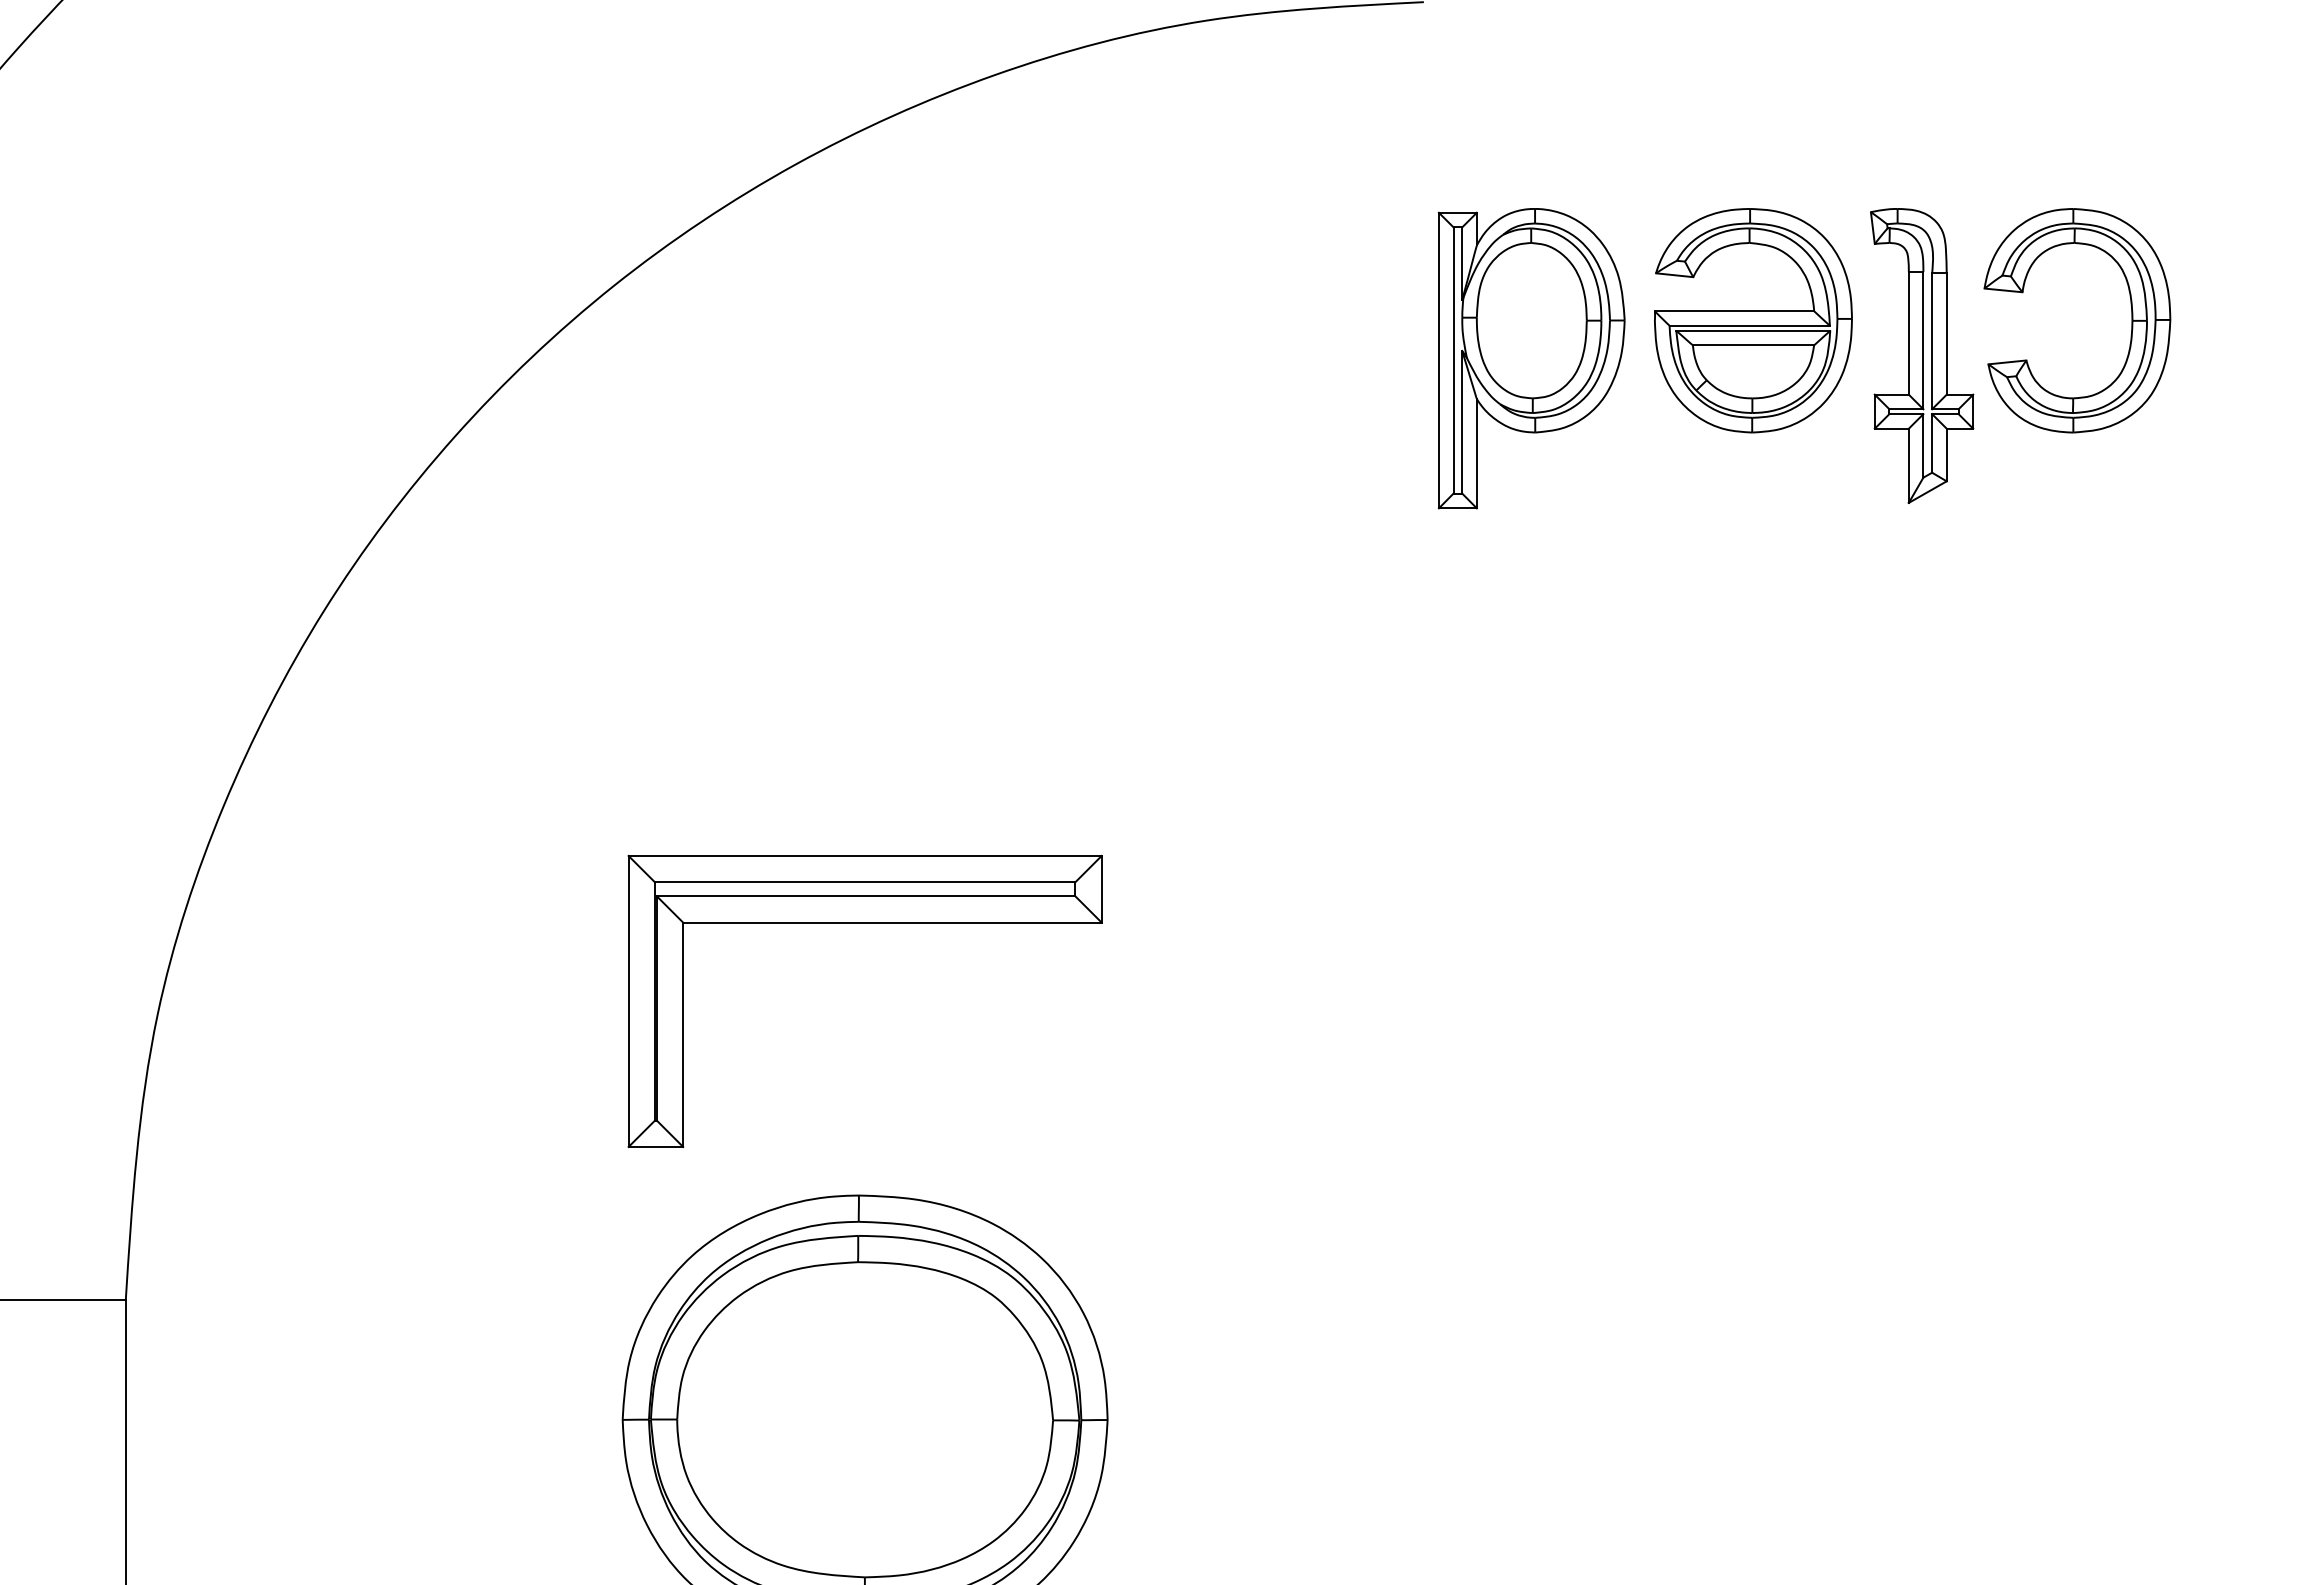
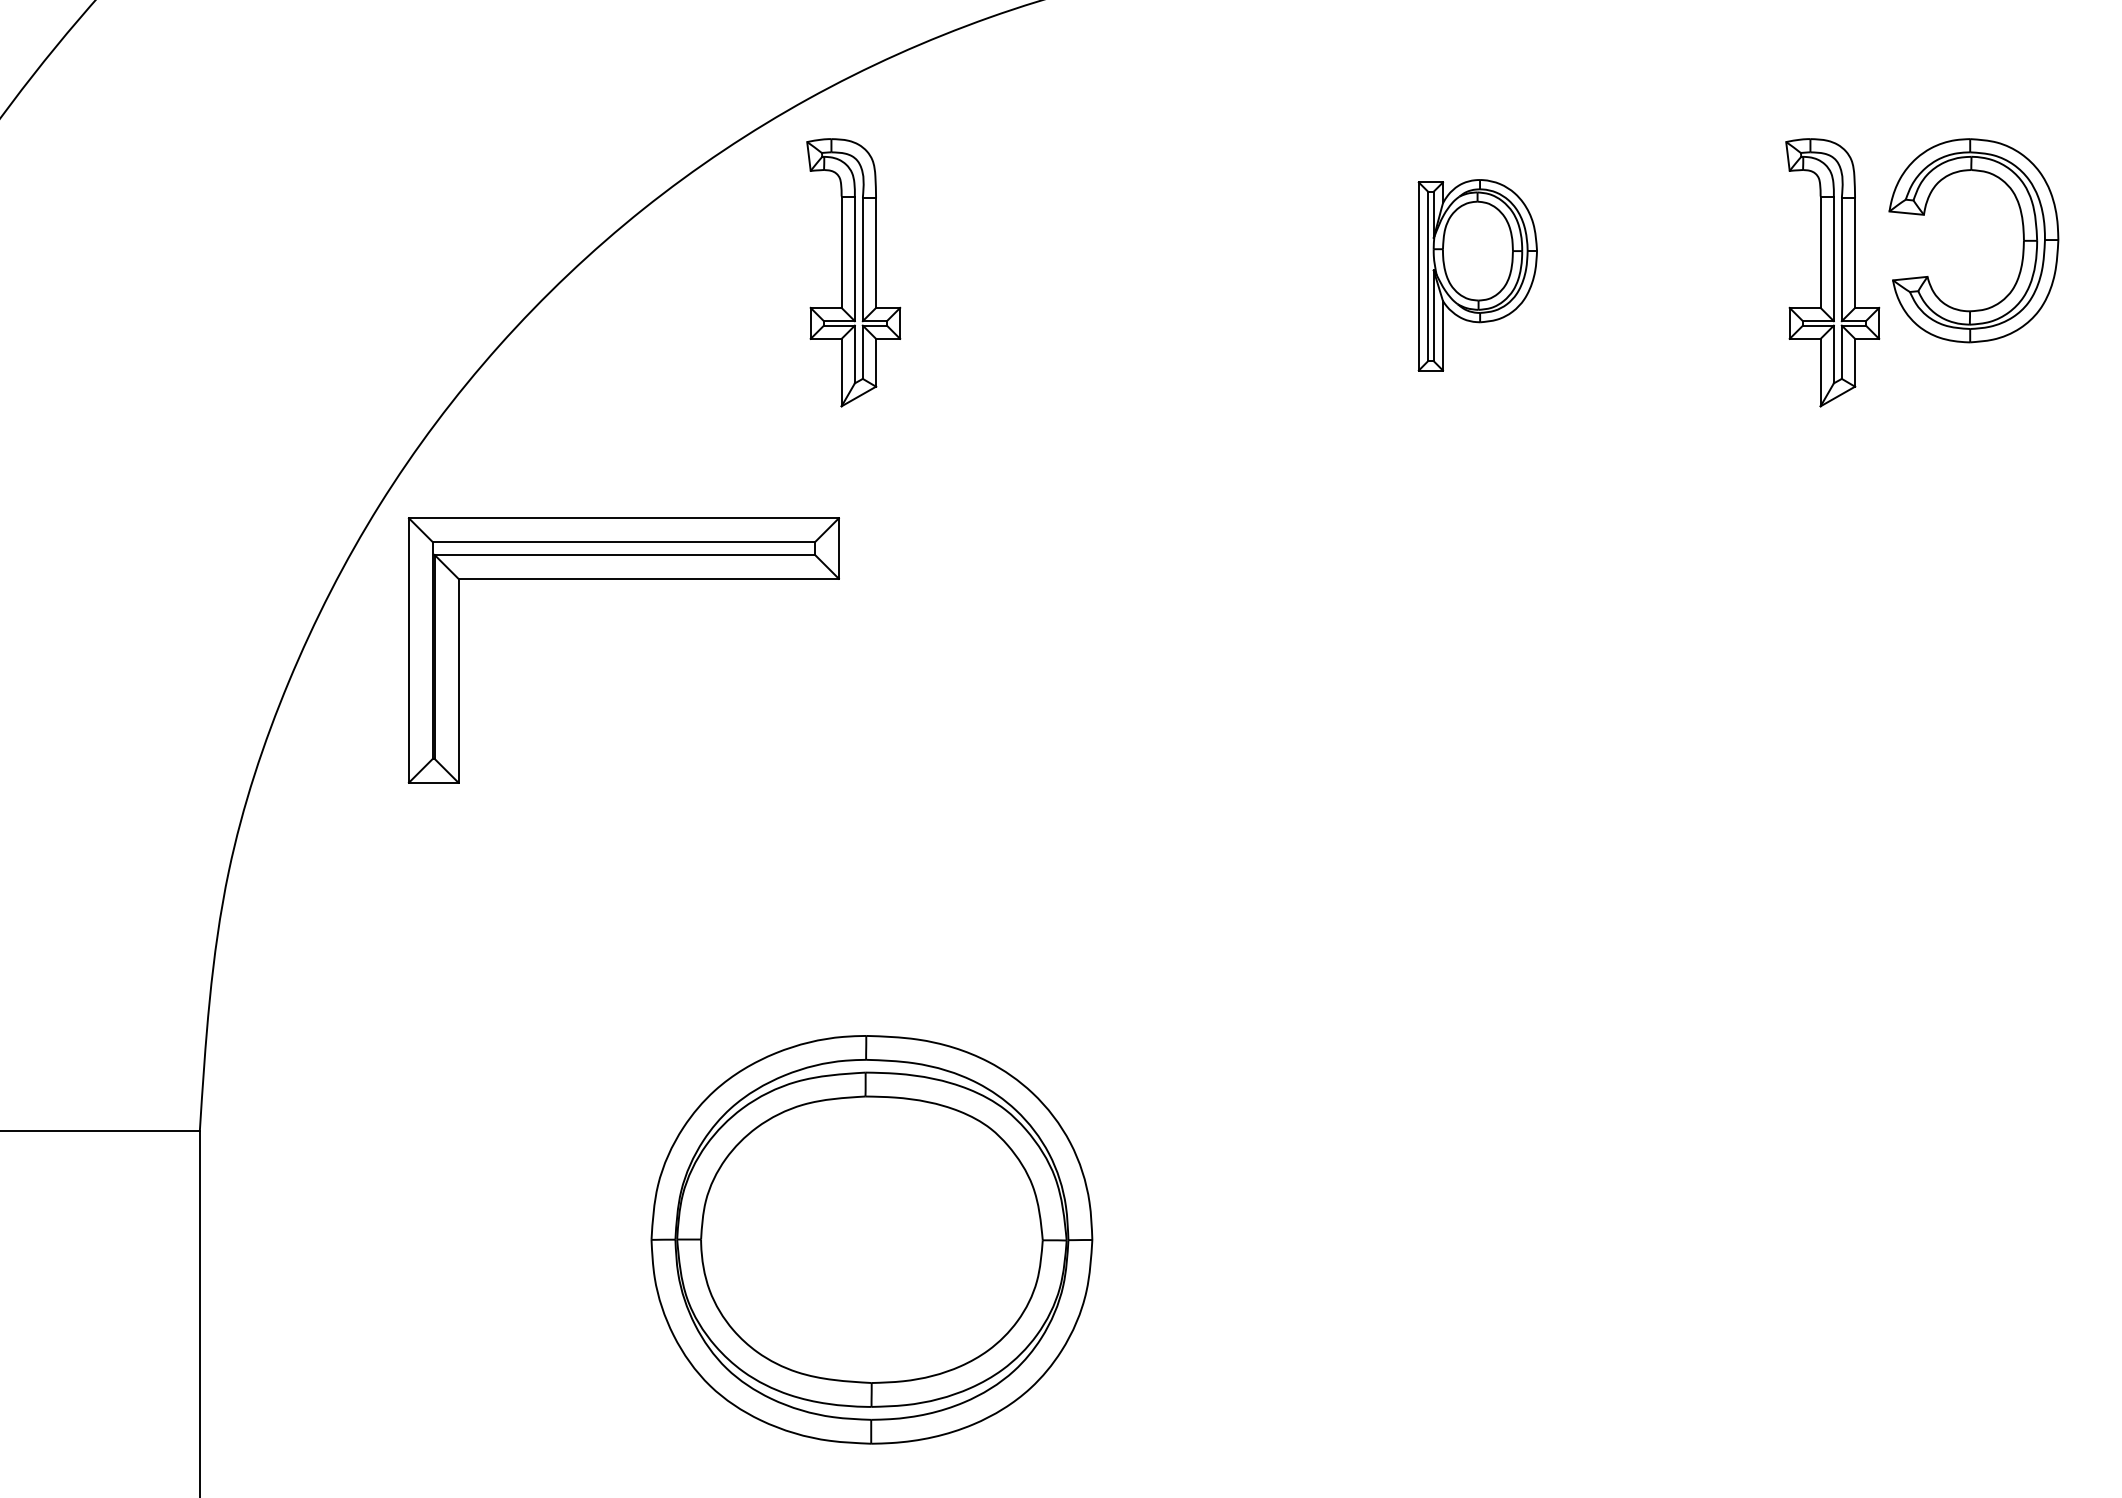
part: (1752, 320) -> (1678, 240), removed
part: (844, 355) -> (853, 272), added
part: (1531, 358) -> (1477, 275), size x0.7
part: (864, 923) -> (623, 579), moved

